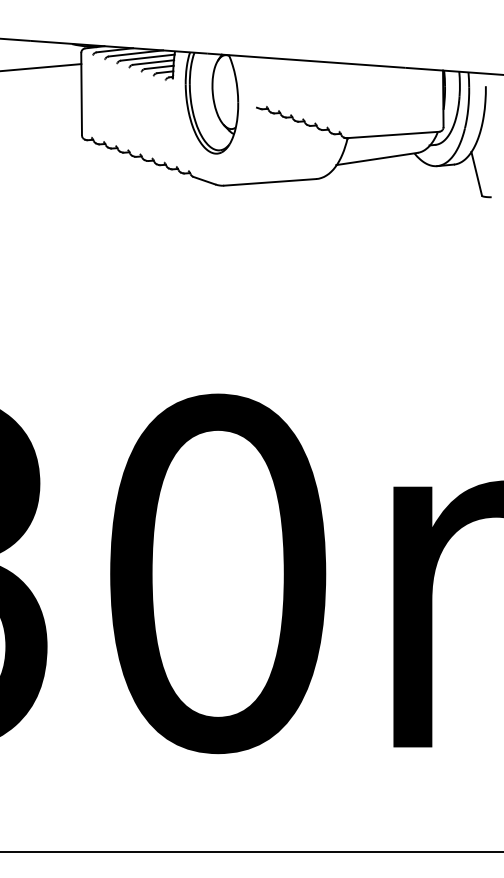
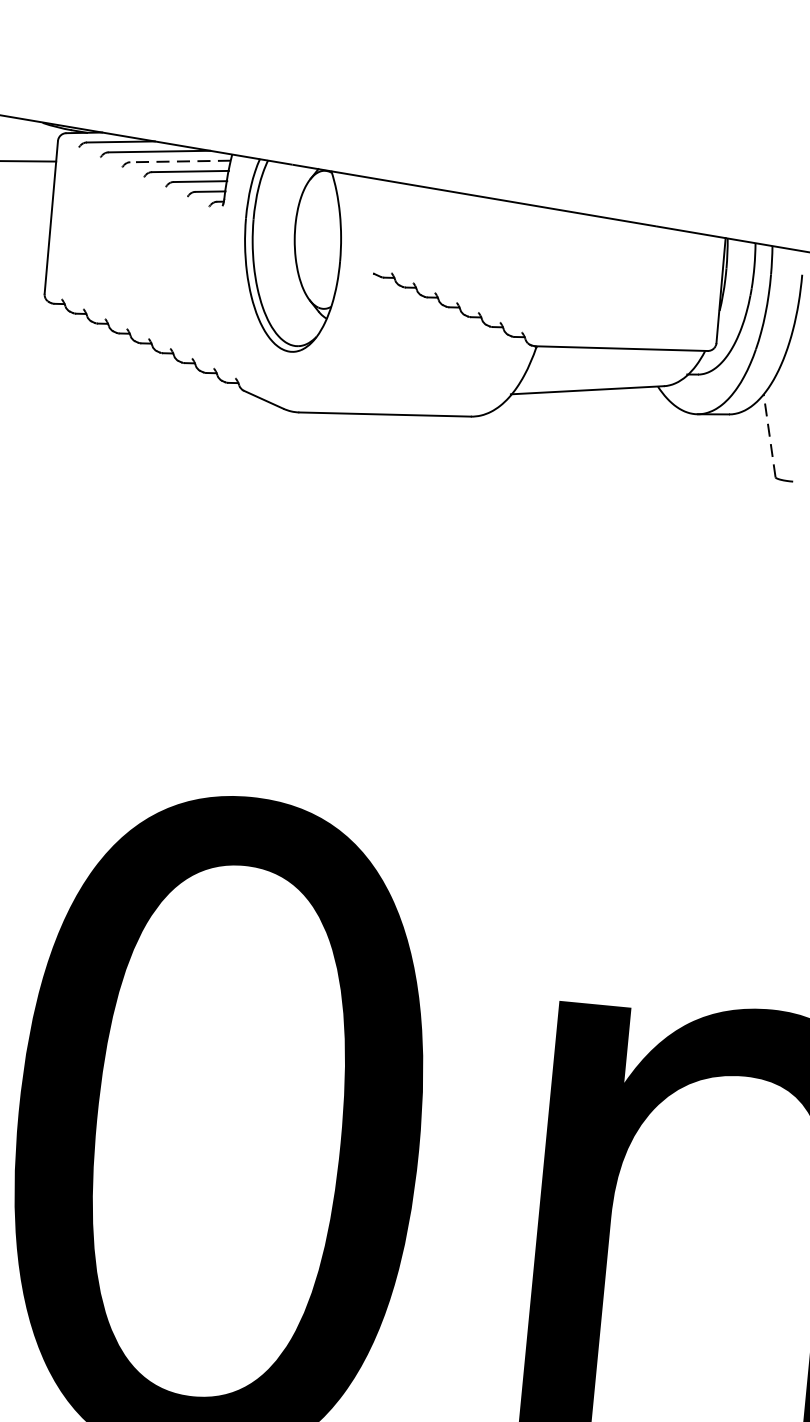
line: (147, 57) -> (180, 161), solid -> dashed
line: (476, 173) -> (769, 434), solid -> dashed

